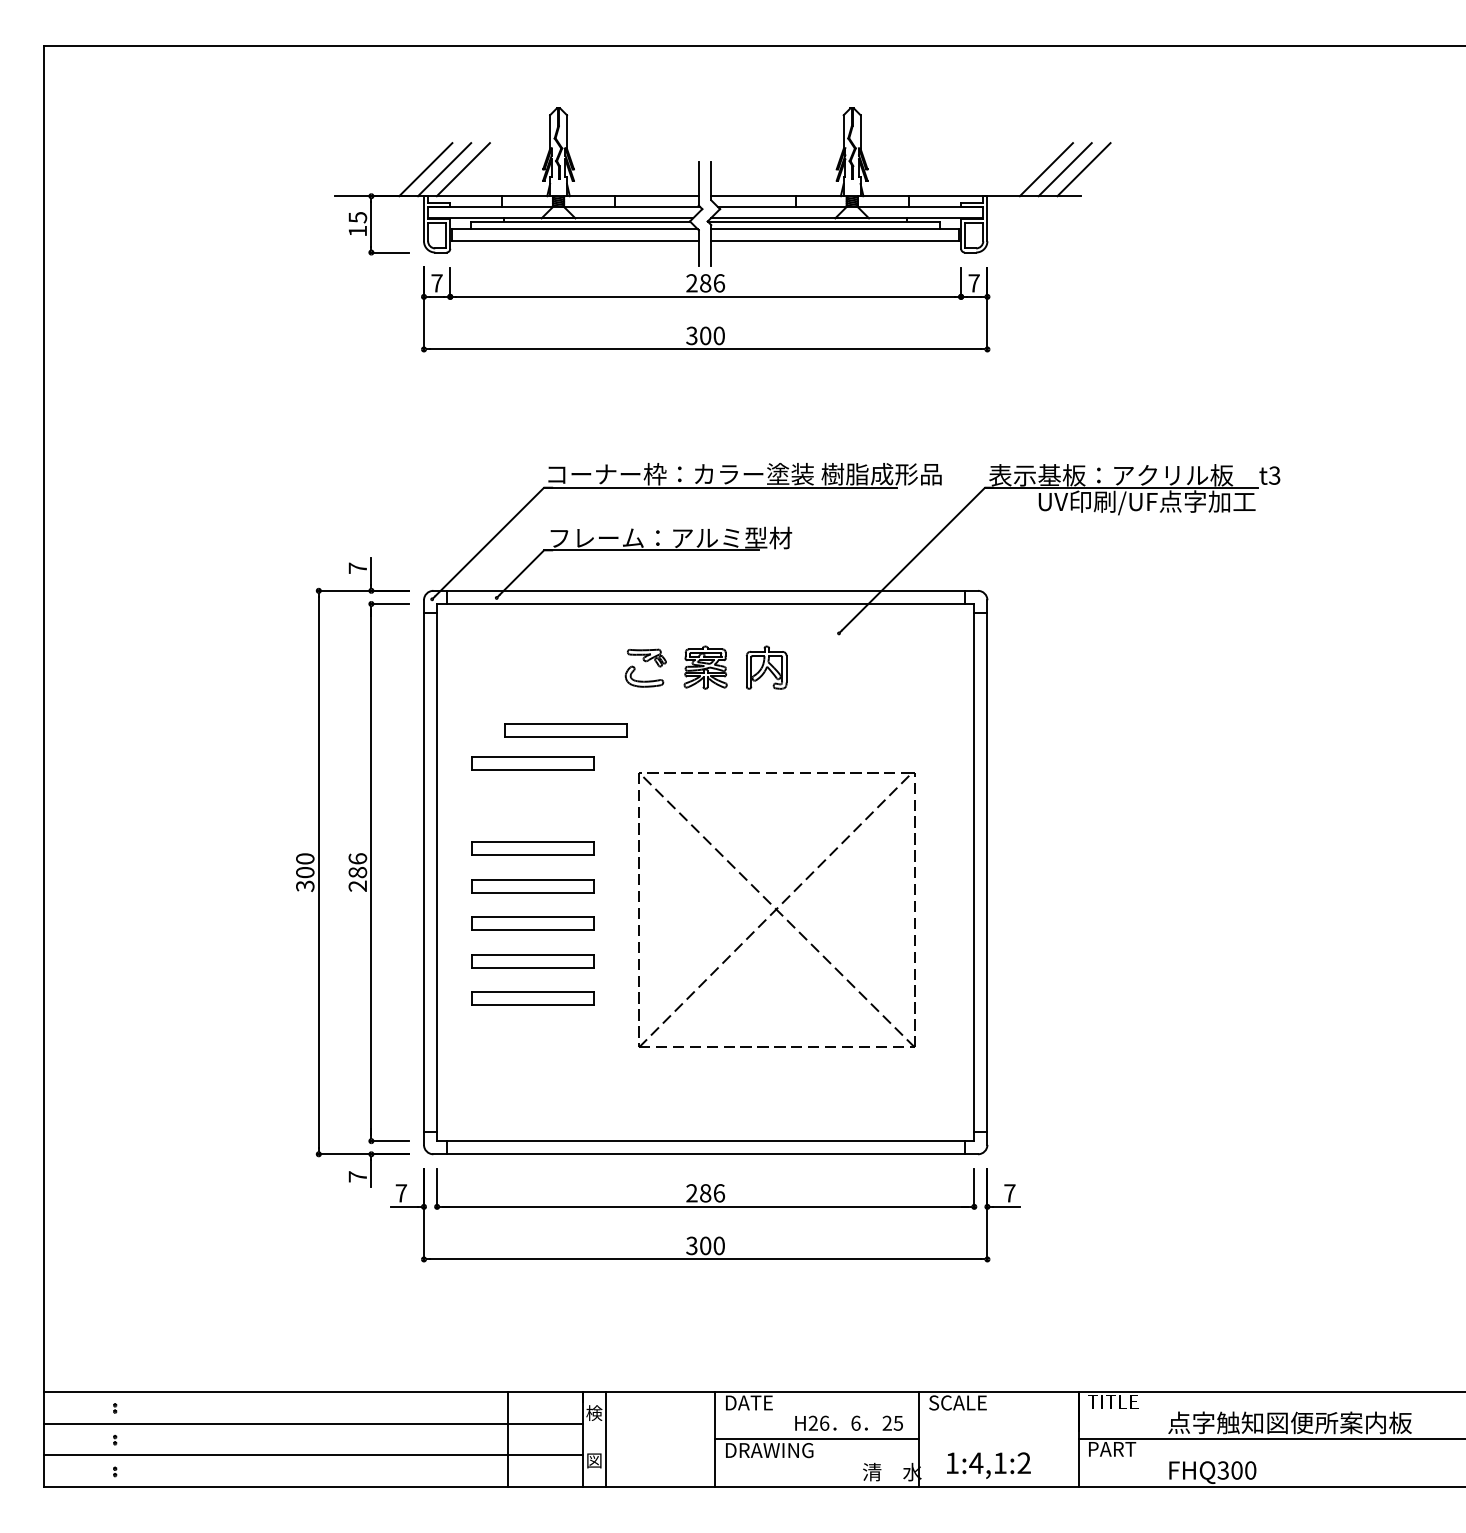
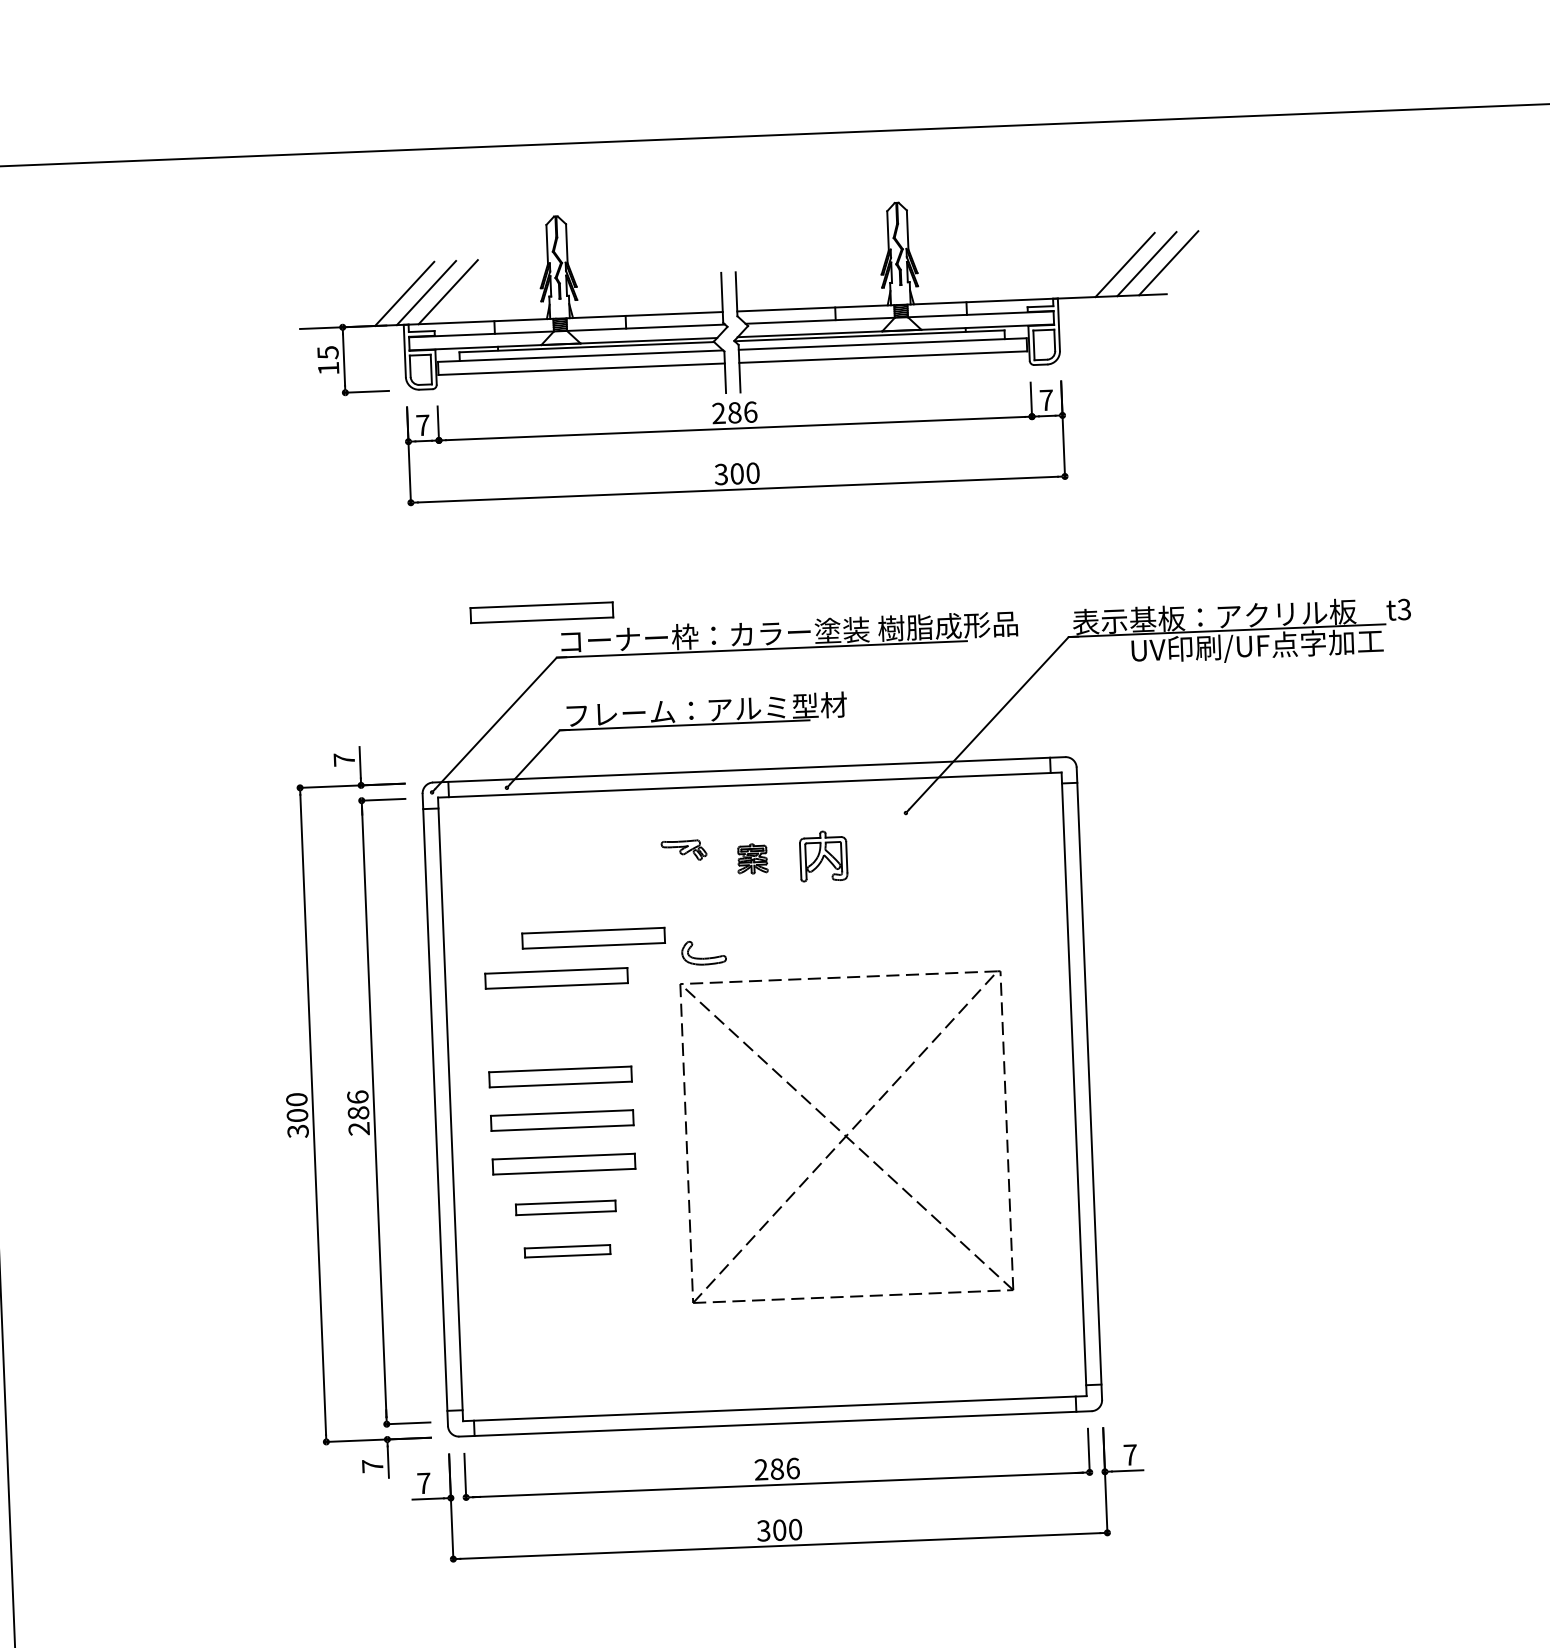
part: (532, 448) -> (541, 612), added
part: (705, 667) -> (752, 858), size x0.6
part: (644, 676) -> (703, 952), moved
part: (532, 961) -> (565, 1208), size x0.7
part: (532, 998) -> (567, 1251), size x0.6

